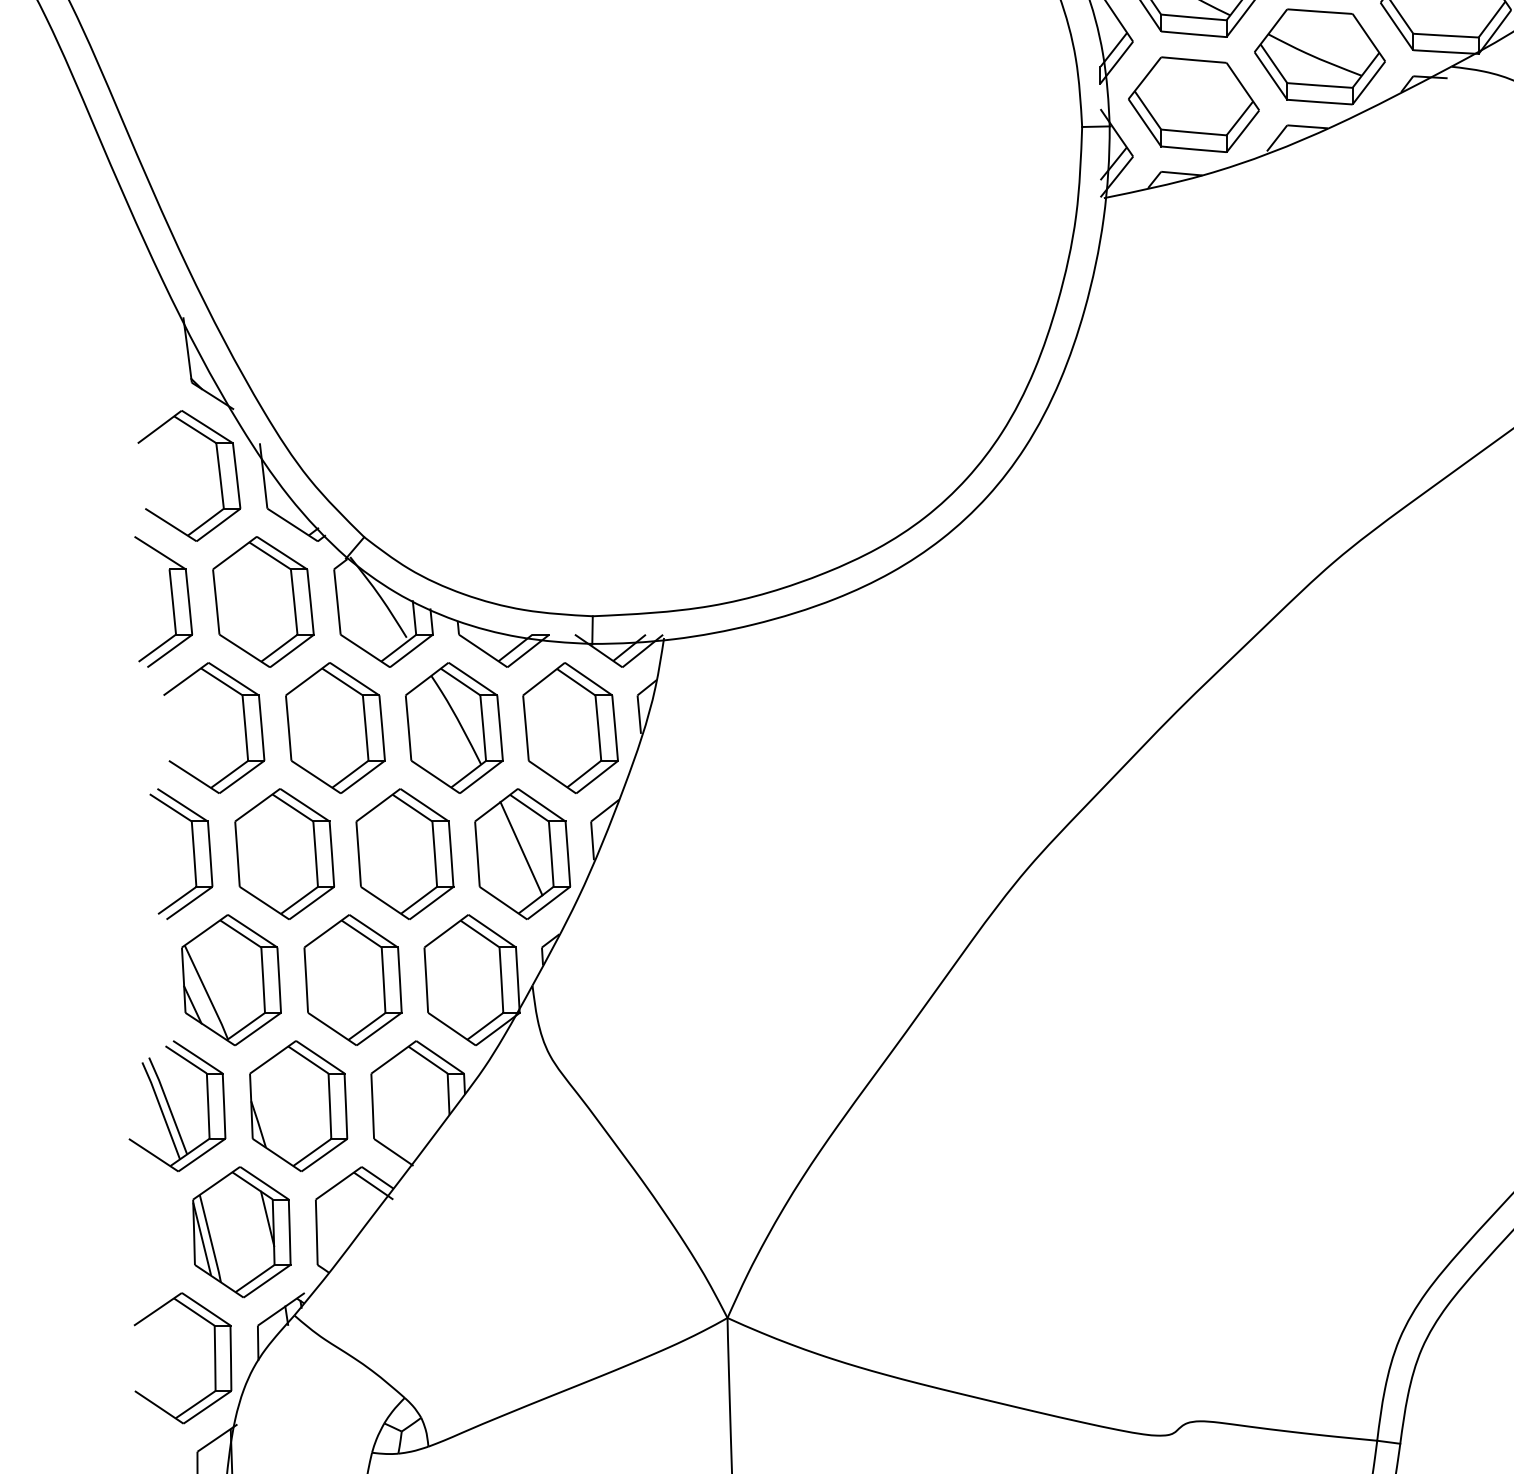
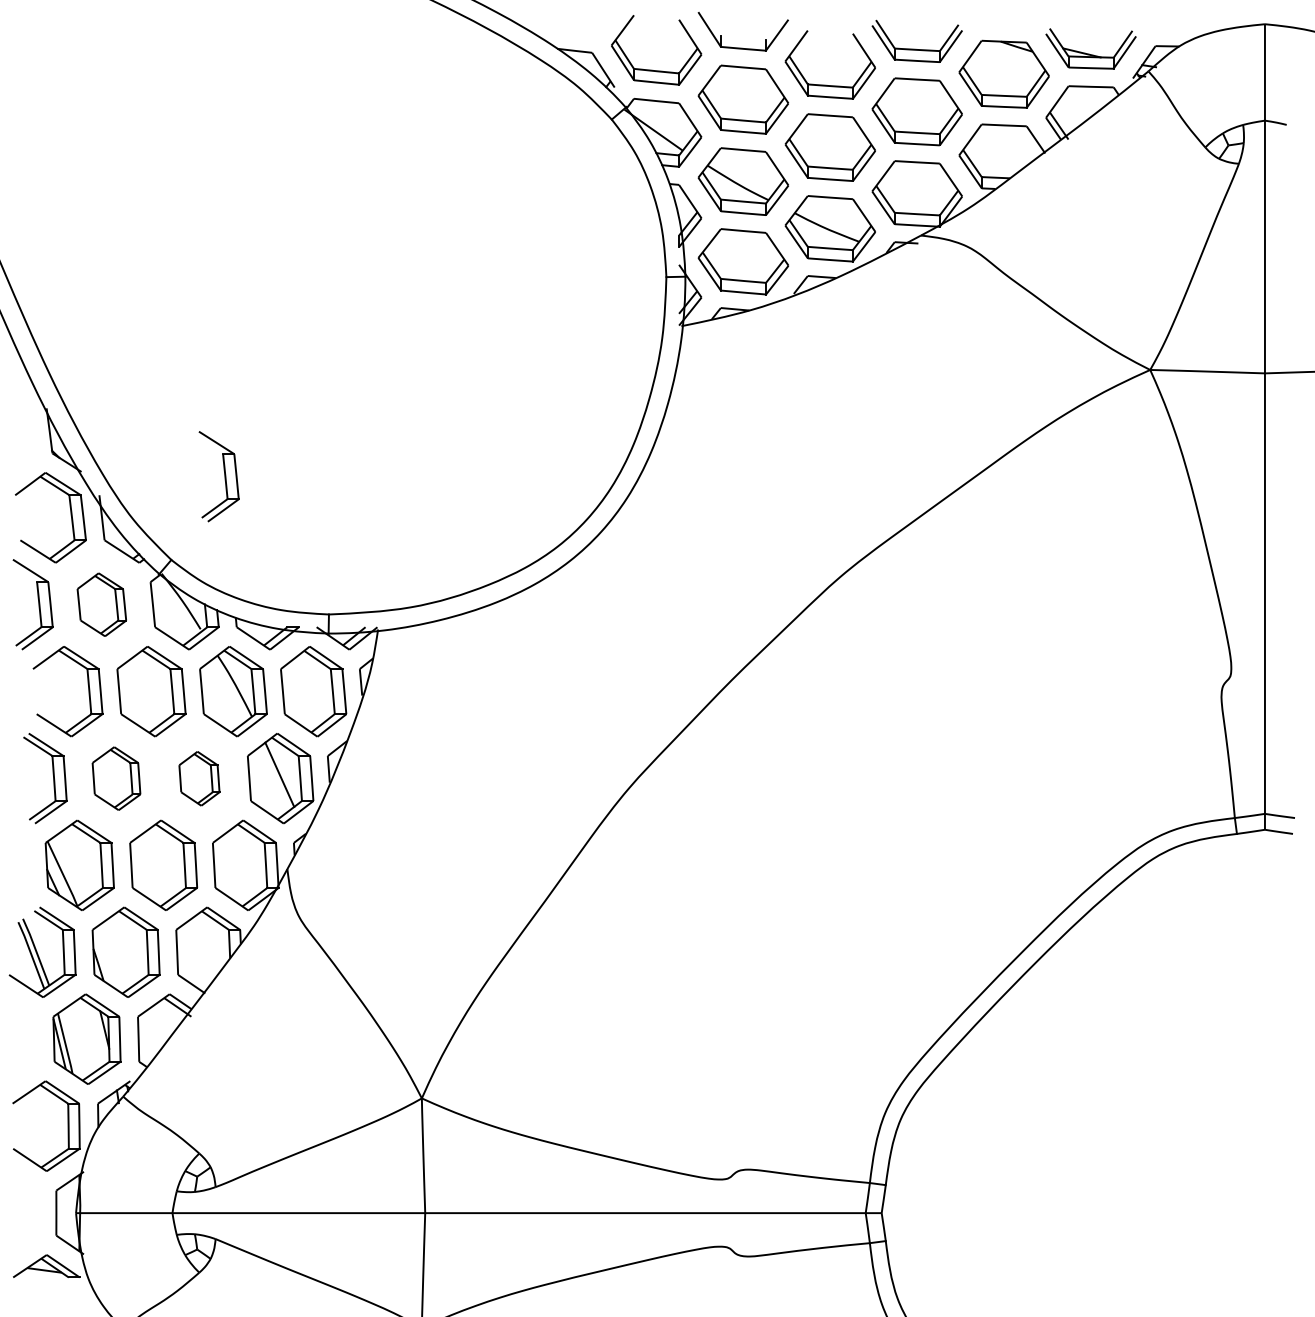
part: (432, 416) -> (218, 476), added
part: (262, 601) -> (101, 604), size x0.7
part: (284, 854) -> (116, 778), size x0.7
part: (405, 854) -> (199, 778), size x0.6

